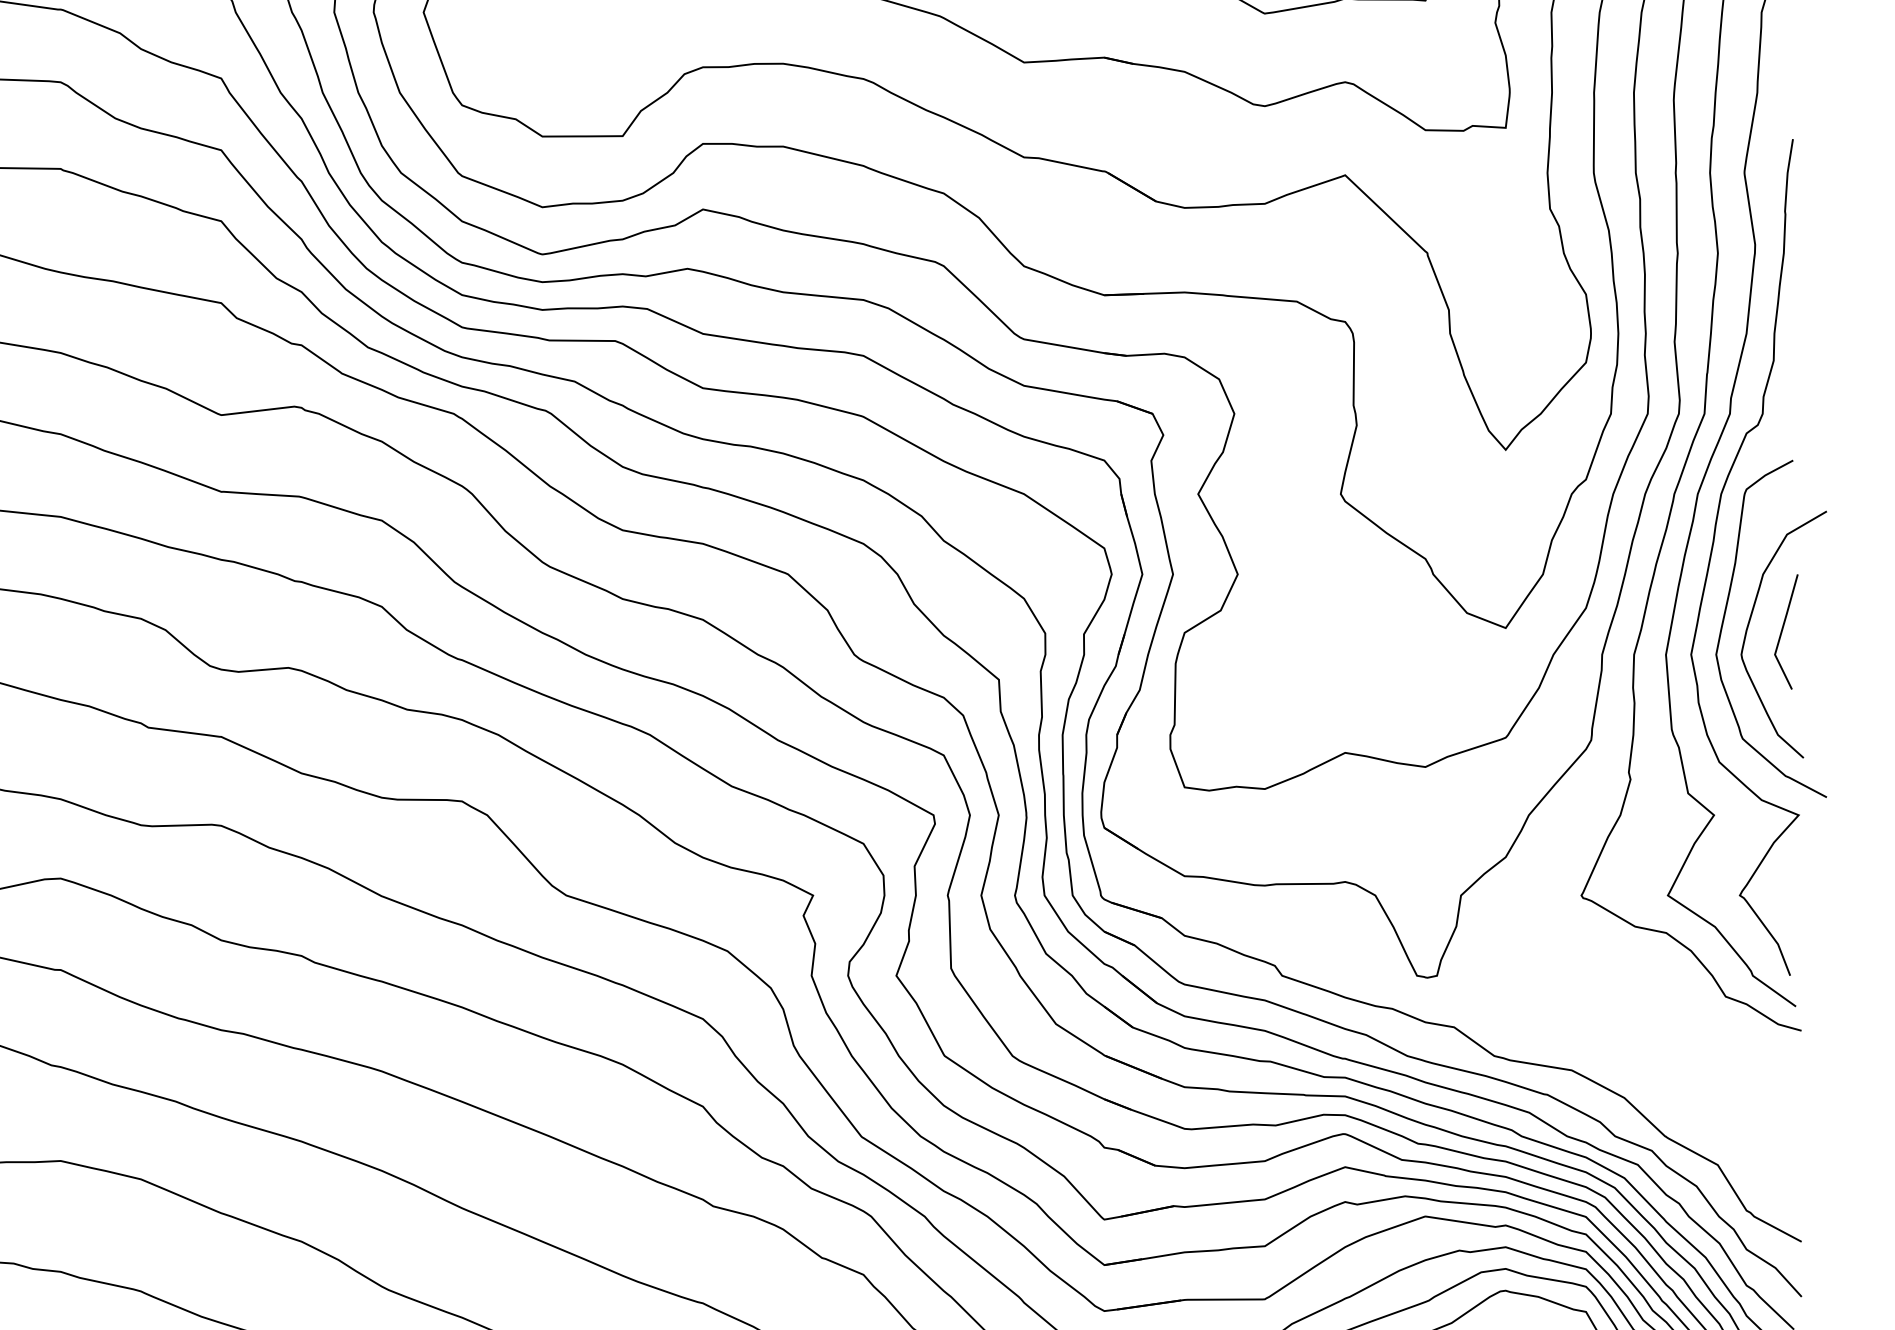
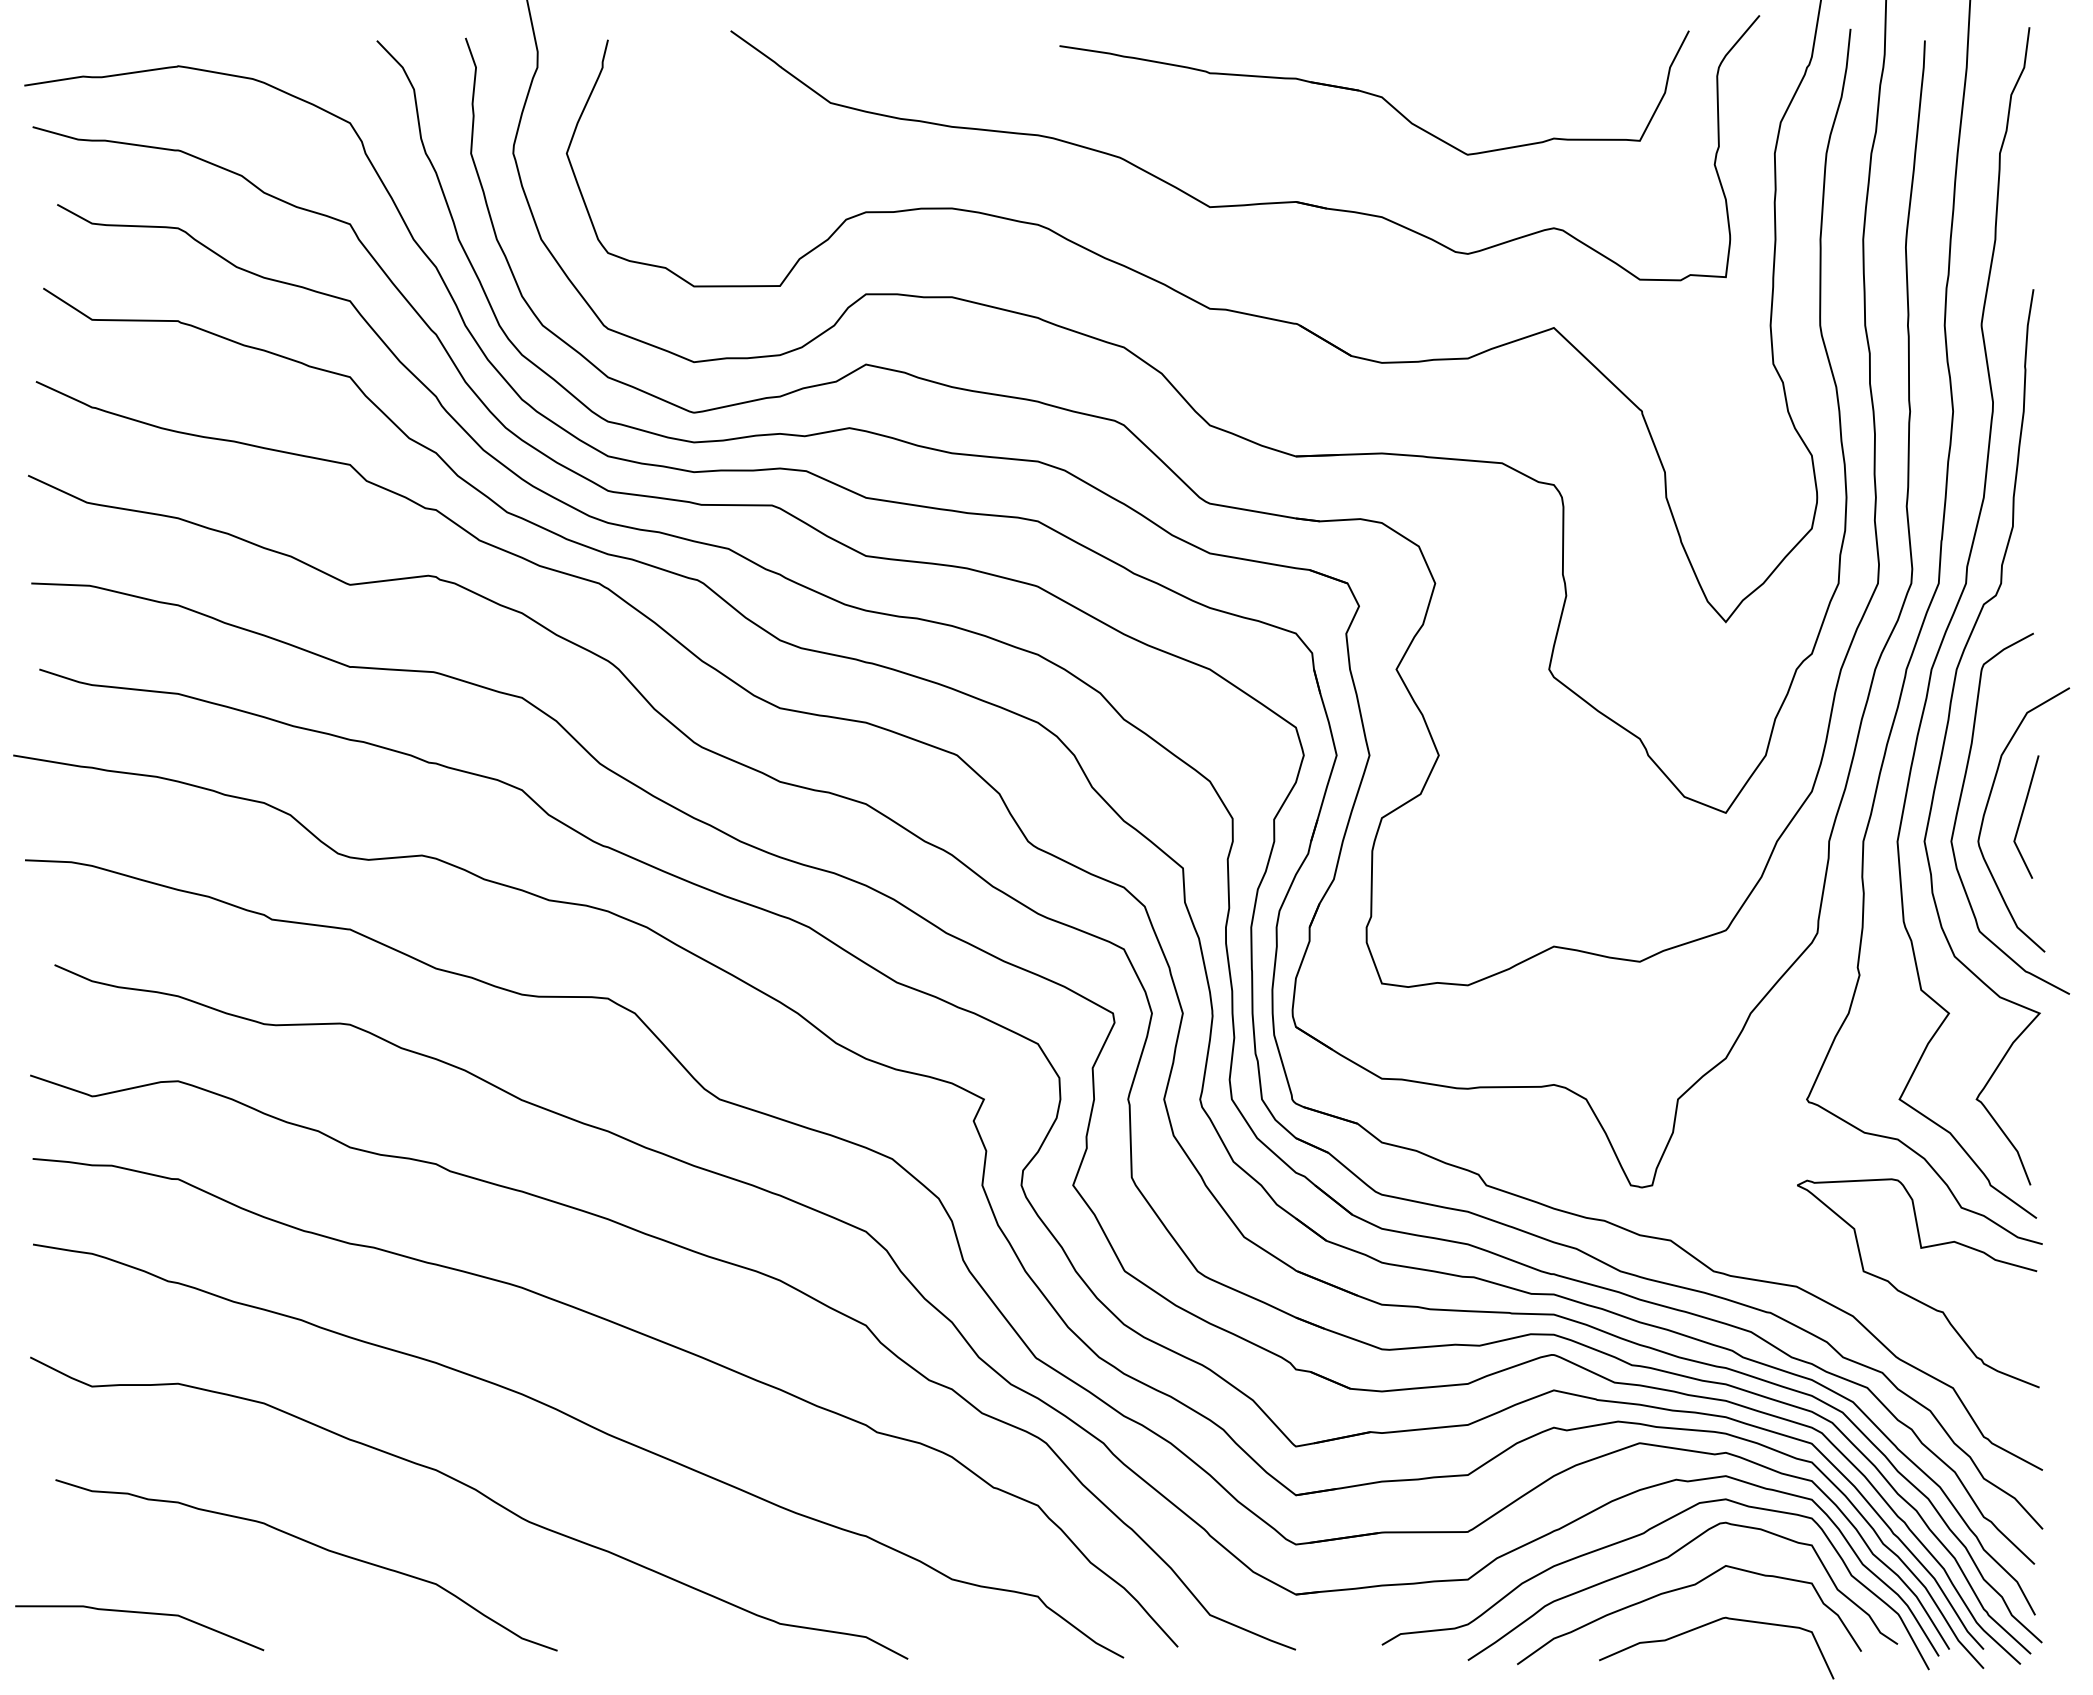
curve: (1679, 1079) -> (1912, 1296), added

